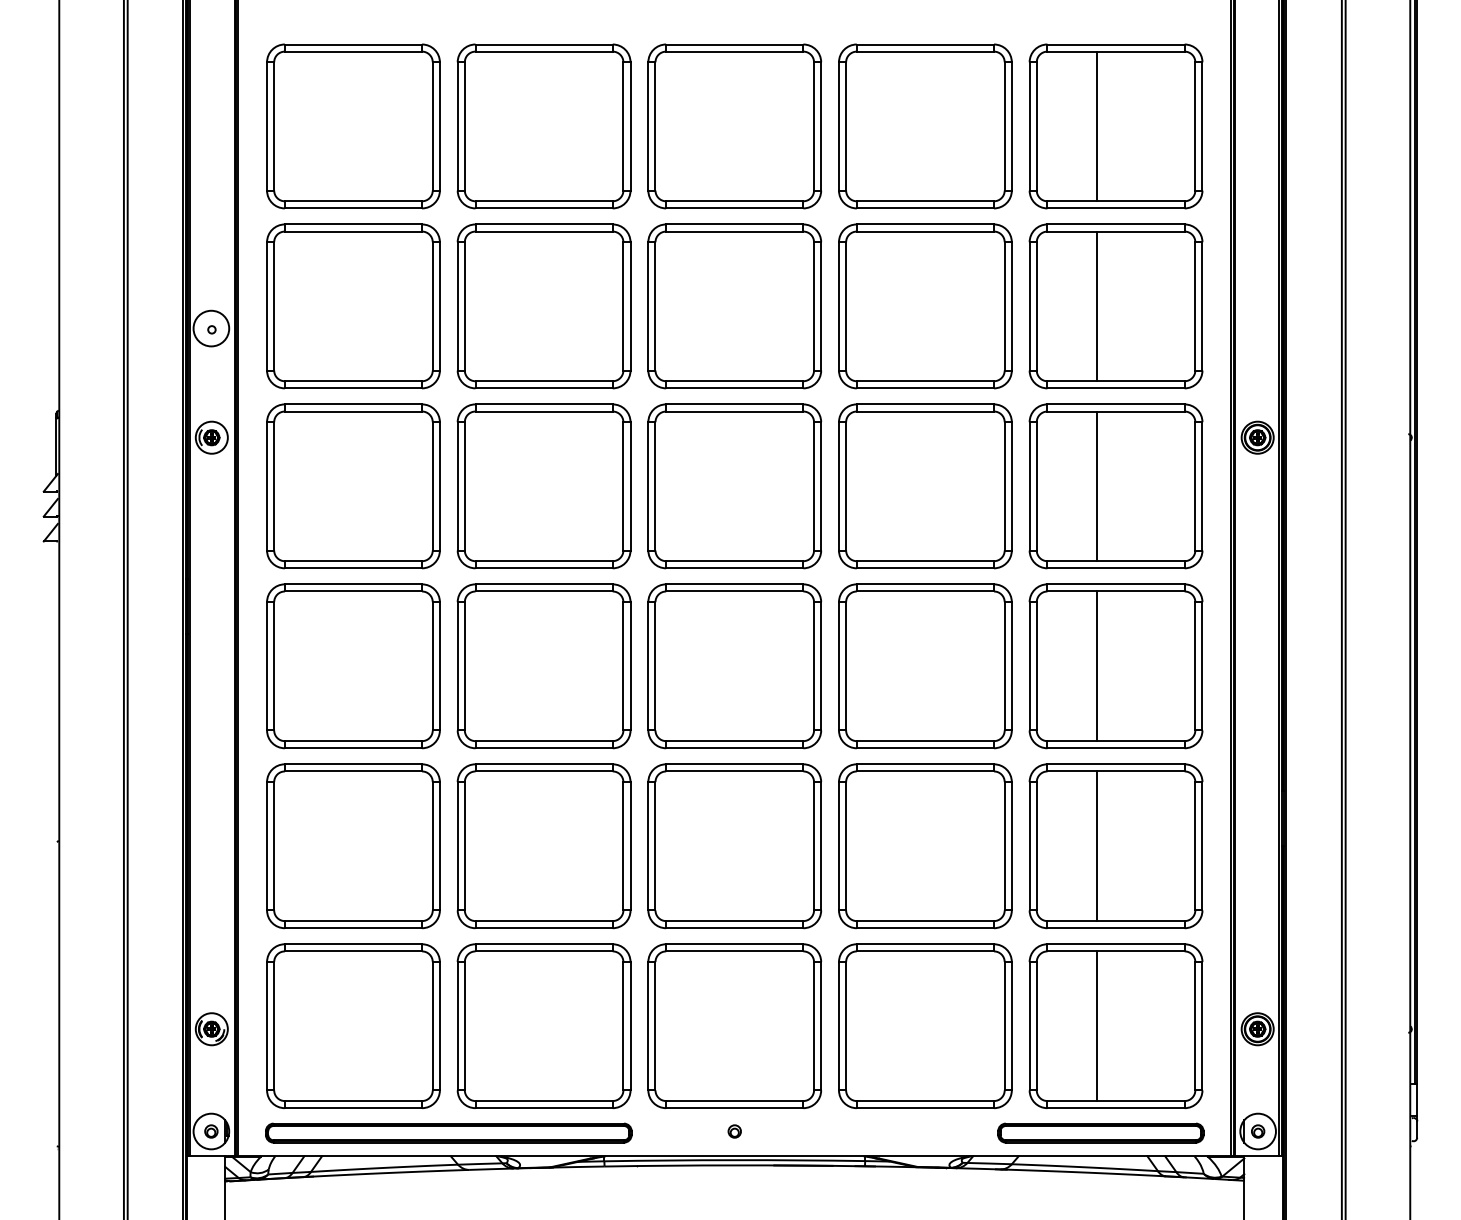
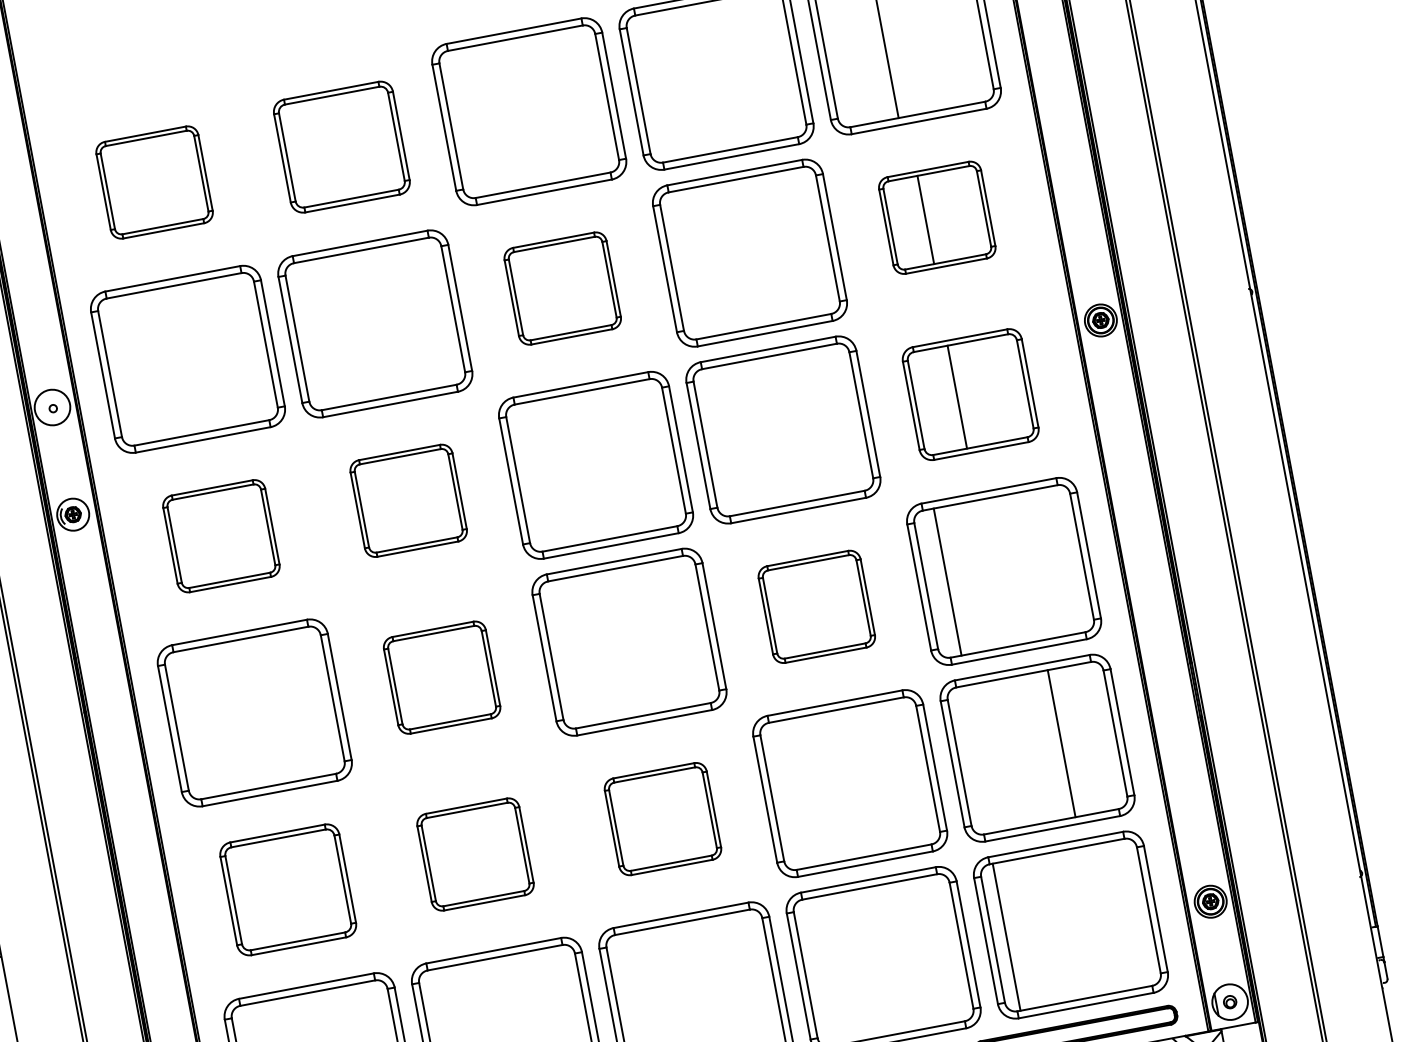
part: (353, 126) -> (154, 182), size x0.6
part: (543, 126) -> (341, 147), size x0.7
part: (734, 306) -> (562, 288), size x0.6
part: (1115, 306) -> (936, 217), size x0.6
part: (353, 486) -> (221, 536), size x0.6
part: (543, 486) -> (408, 501), size x0.6
part: (1115, 486) -> (970, 394), size x0.7
part: (543, 666) -> (441, 677), size x0.6
part: (925, 666) -> (816, 606), size x0.6
line: (1096, 666) -> (947, 582), moved
part: (353, 846) -> (288, 890), size x0.7
part: (543, 846) -> (474, 854), size x0.6
part: (734, 846) -> (662, 819), size x0.6
line: (1096, 846) -> (1061, 743), moved
line: (1096, 1026) -> (1006, 937), moved

